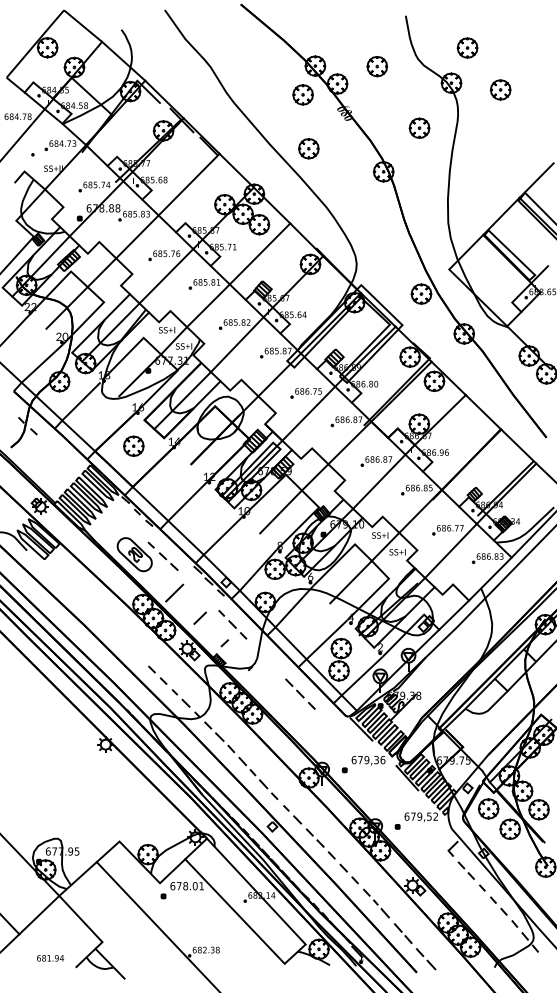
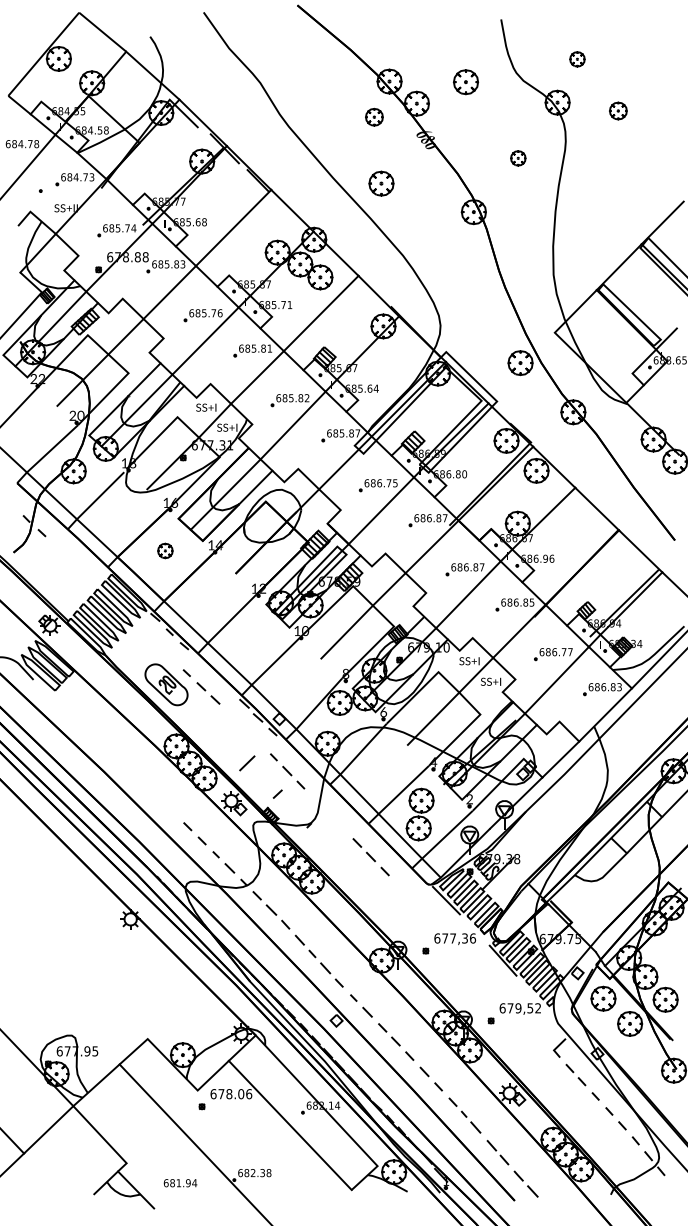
part: (467, 48) -> (577, 59), size x0.6
part: (500, 89) -> (618, 110), size x0.7
part: (303, 95) -> (374, 117), size x0.7
part: (419, 128) -> (518, 158), size x0.6
part: (133, 445) -> (165, 550), size x0.6
line: (174, 593) -> (215, 732), removed
text: (367, 760) -> (453, 938), 679,36 -> 677,36
text: (201, 886) -> (249, 1094), 678.01 -> 678.06
text: (50, 958) -> (180, 1183), moved

